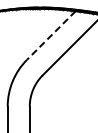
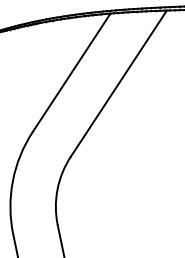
line: (51, 35) -> (71, 72), dashed -> solid

